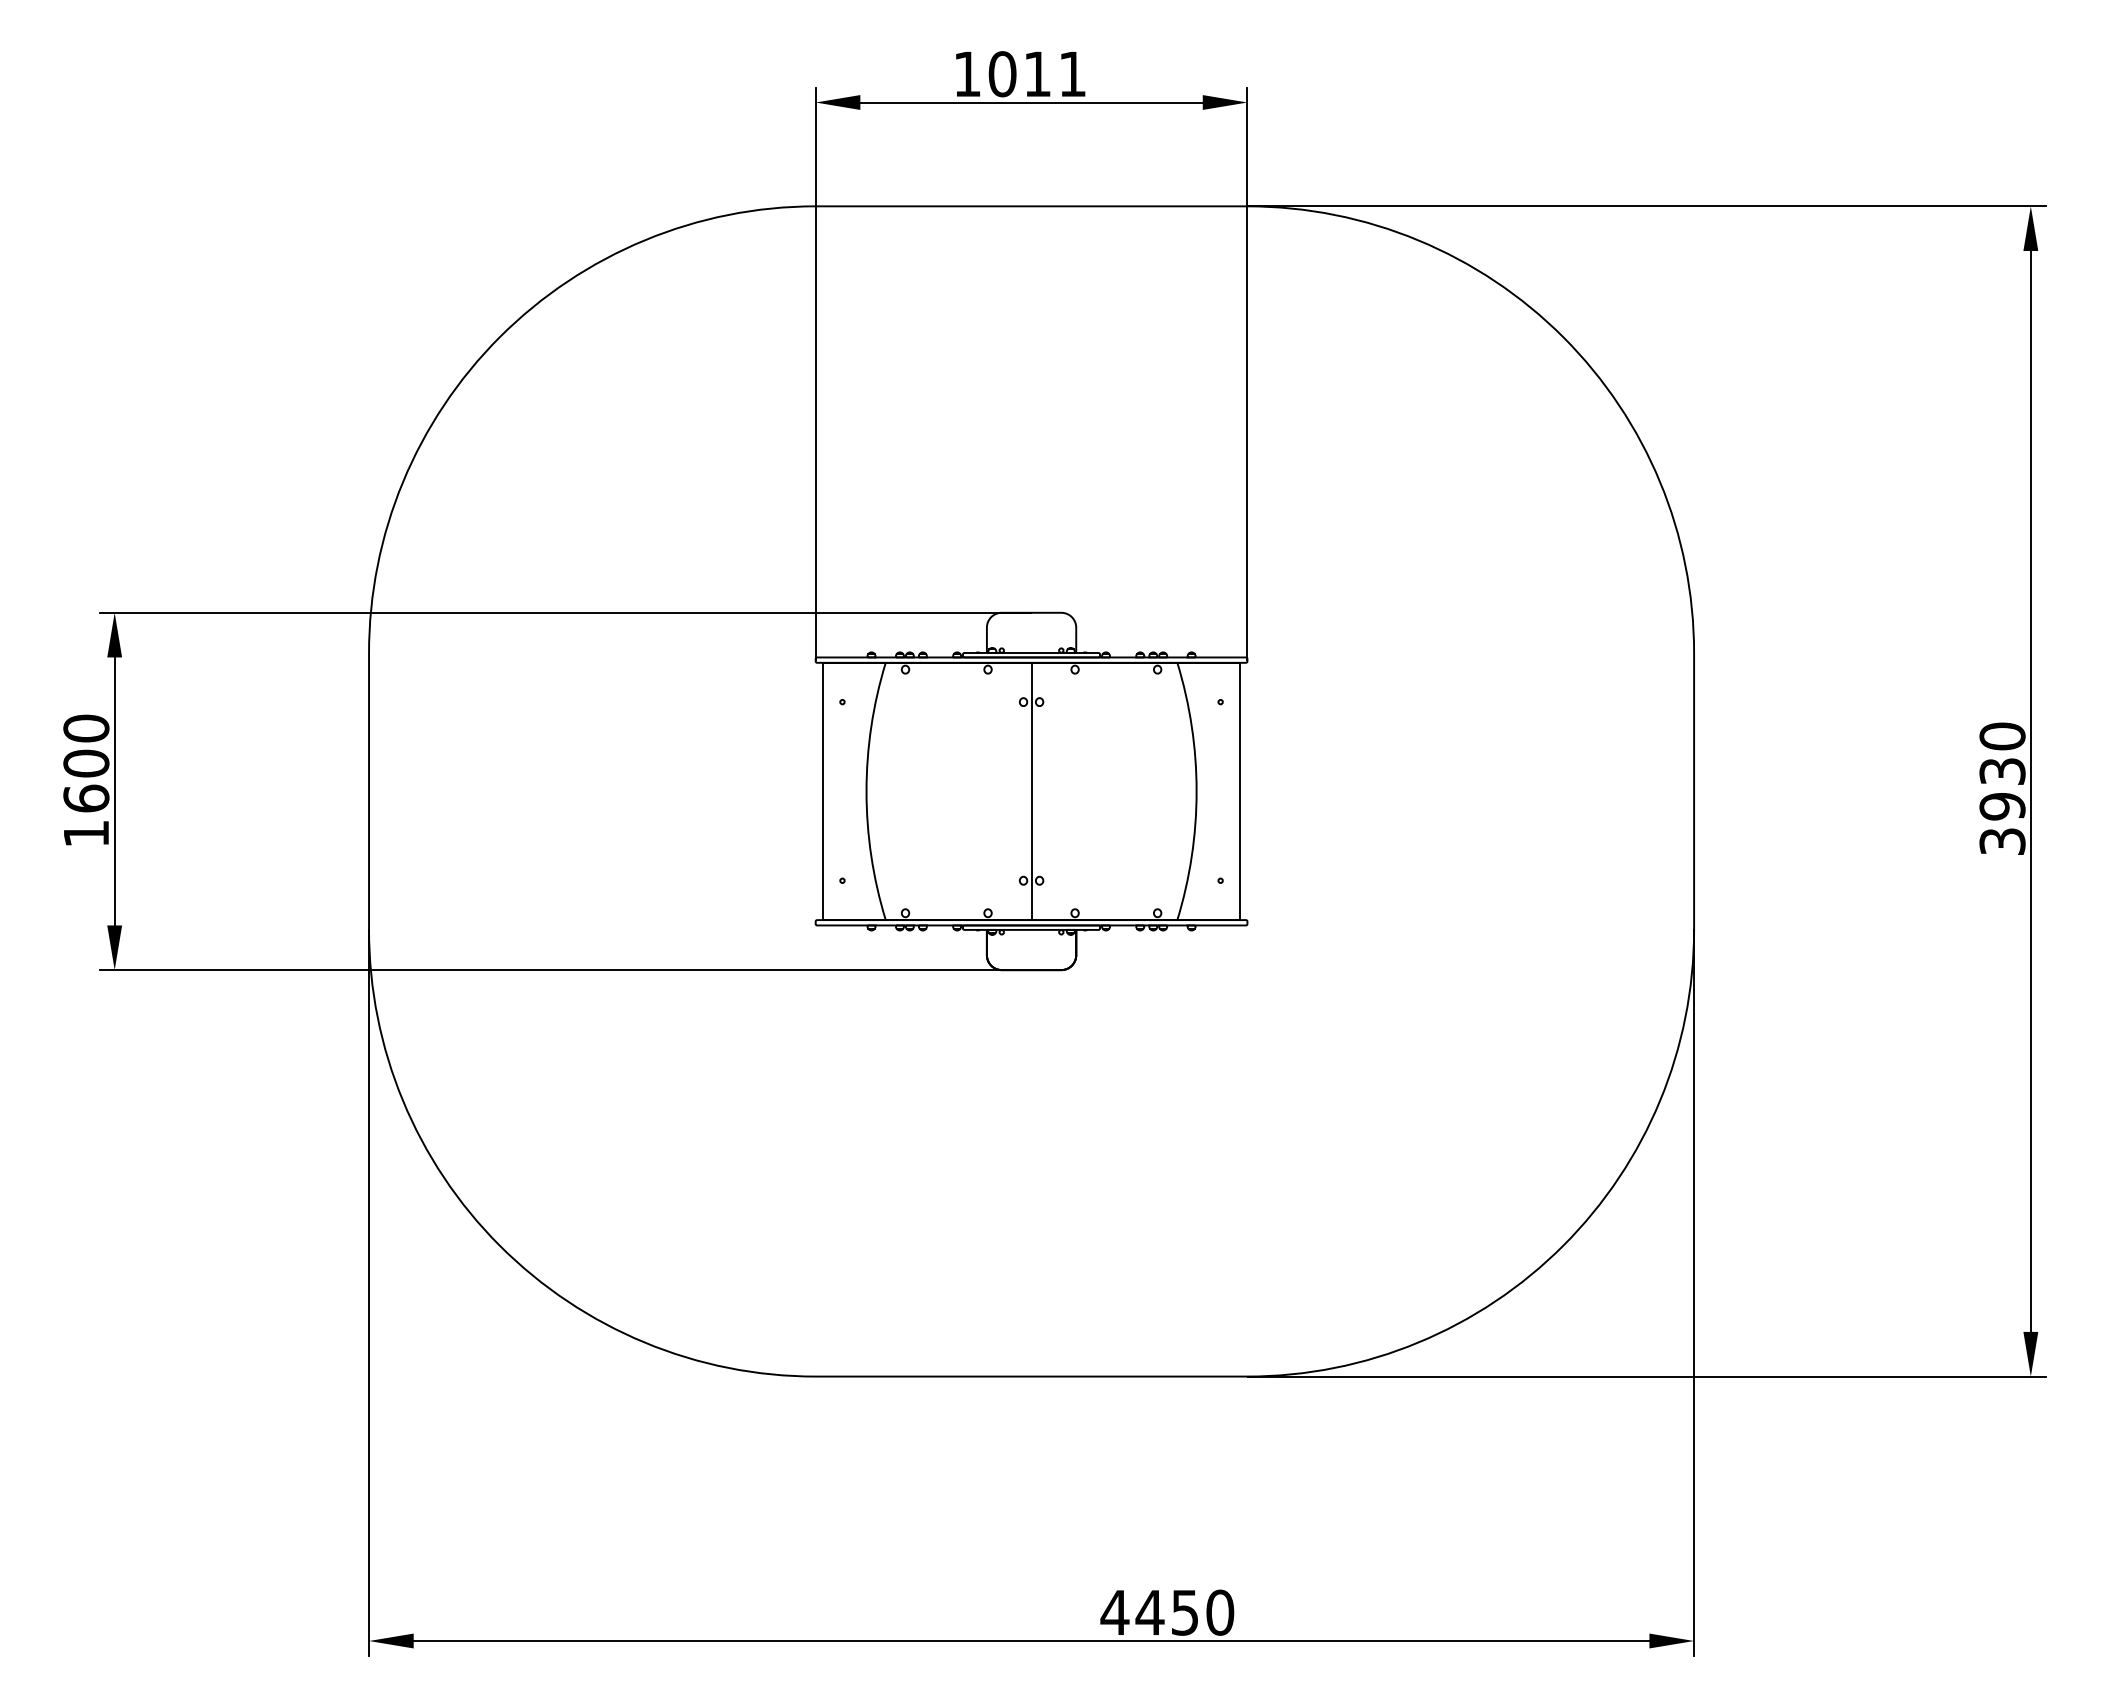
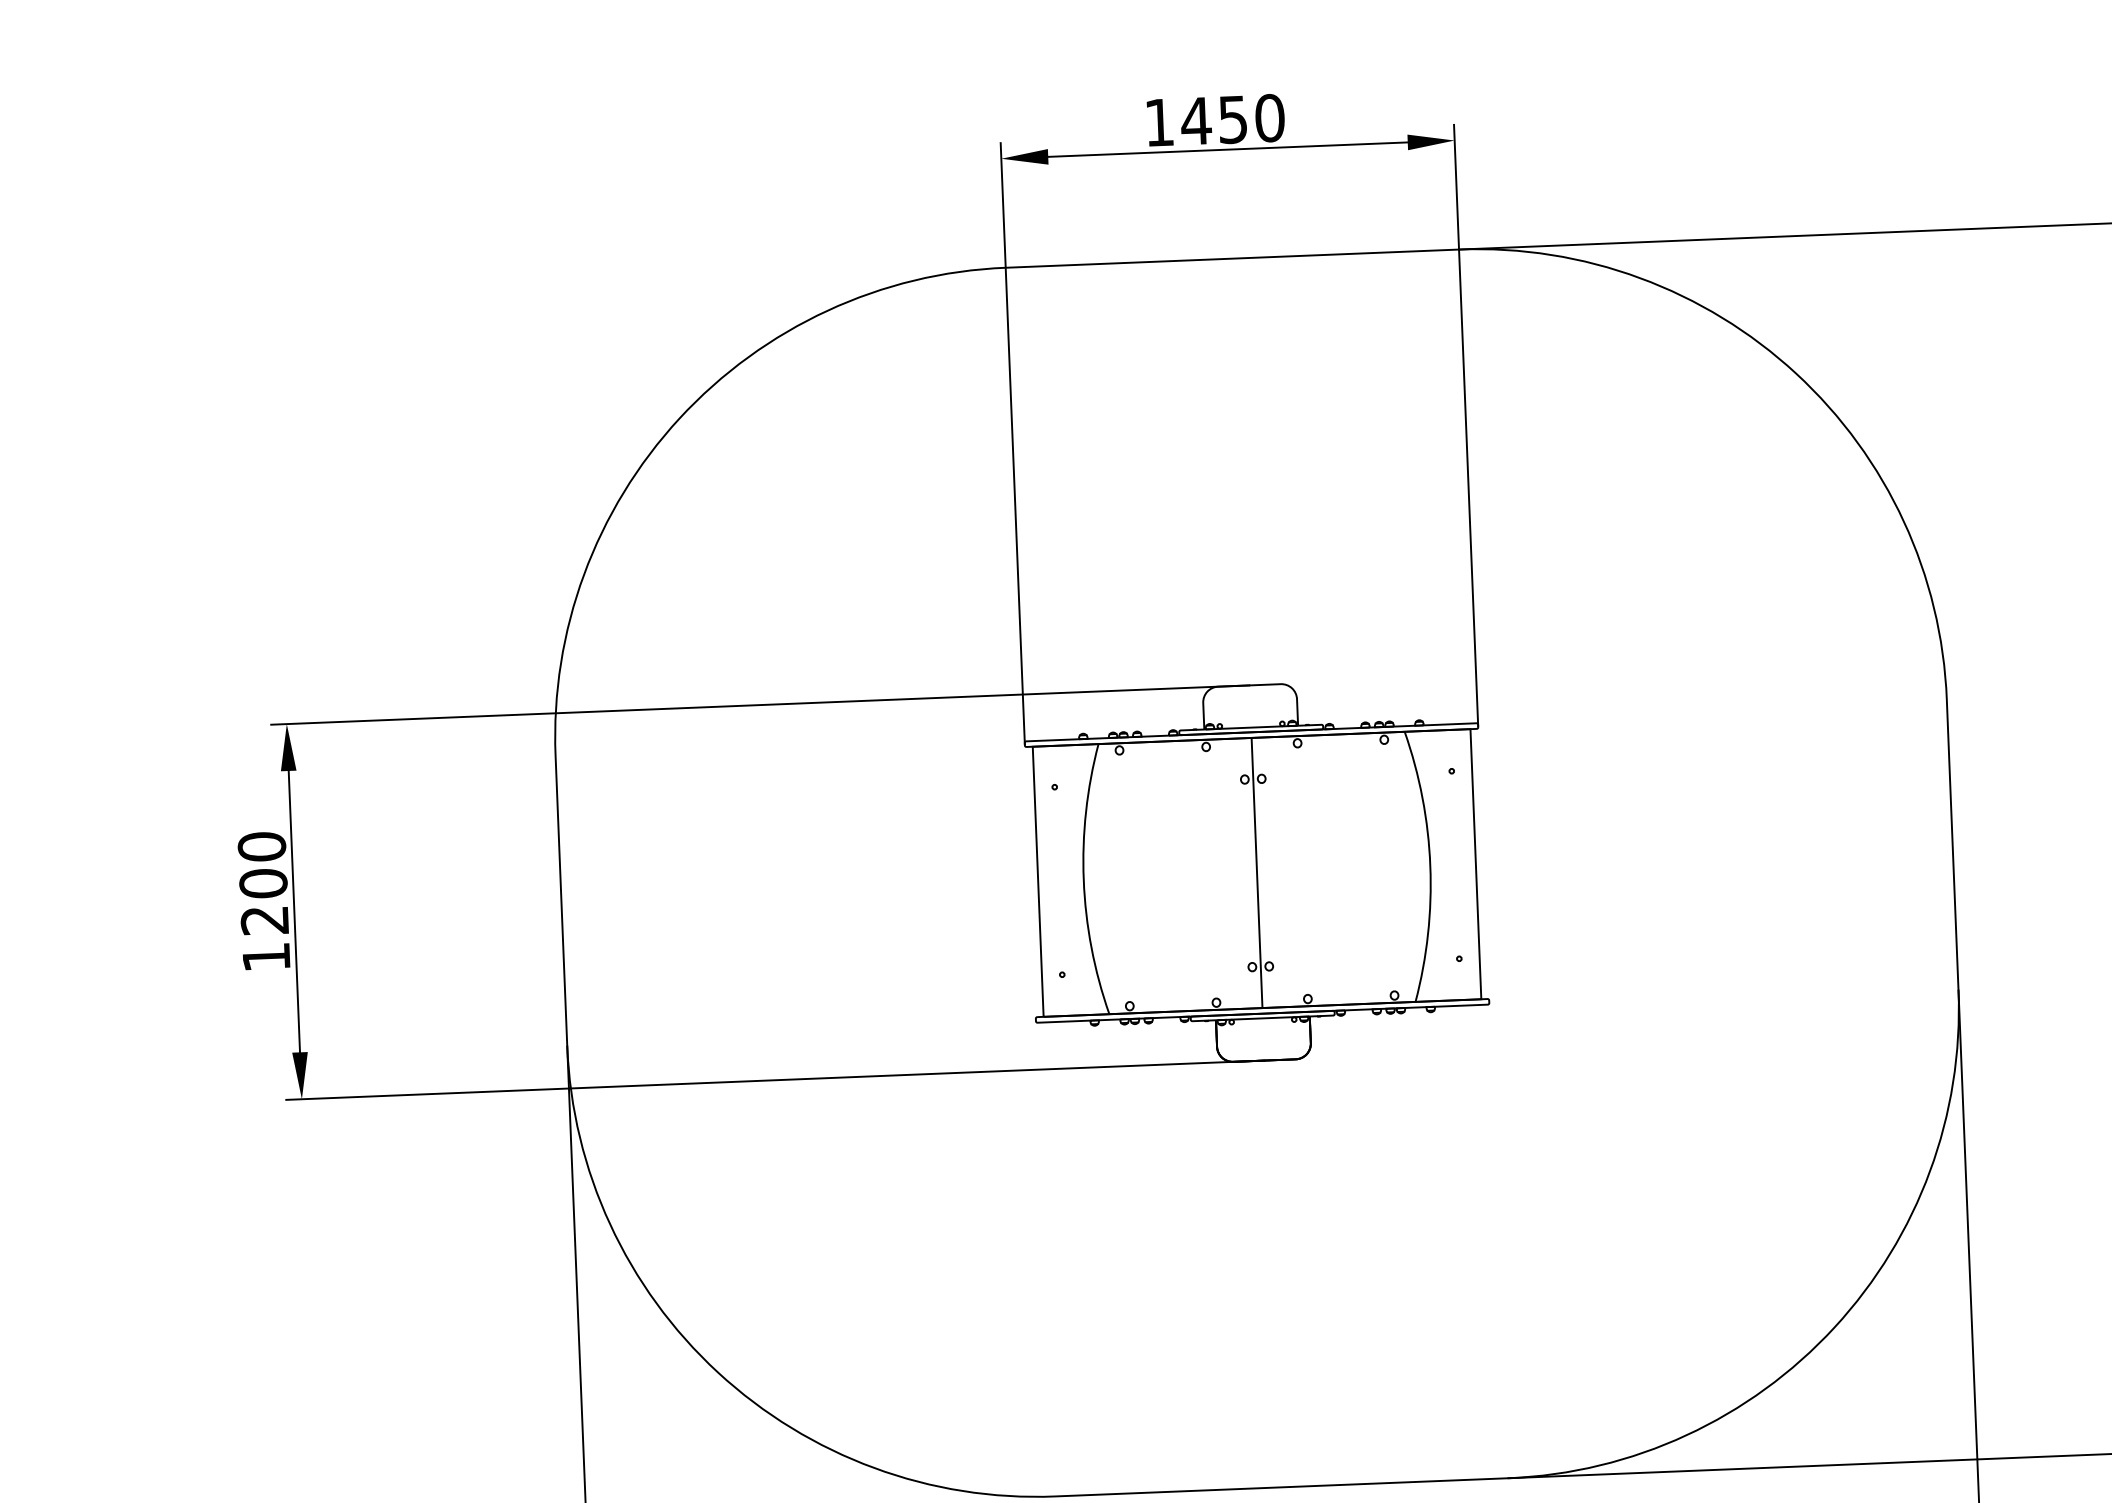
text: (1036, 74) -> (1231, 120), 1011 -> 1450
text: (86, 798) -> (265, 920), 1600 -> 1200

